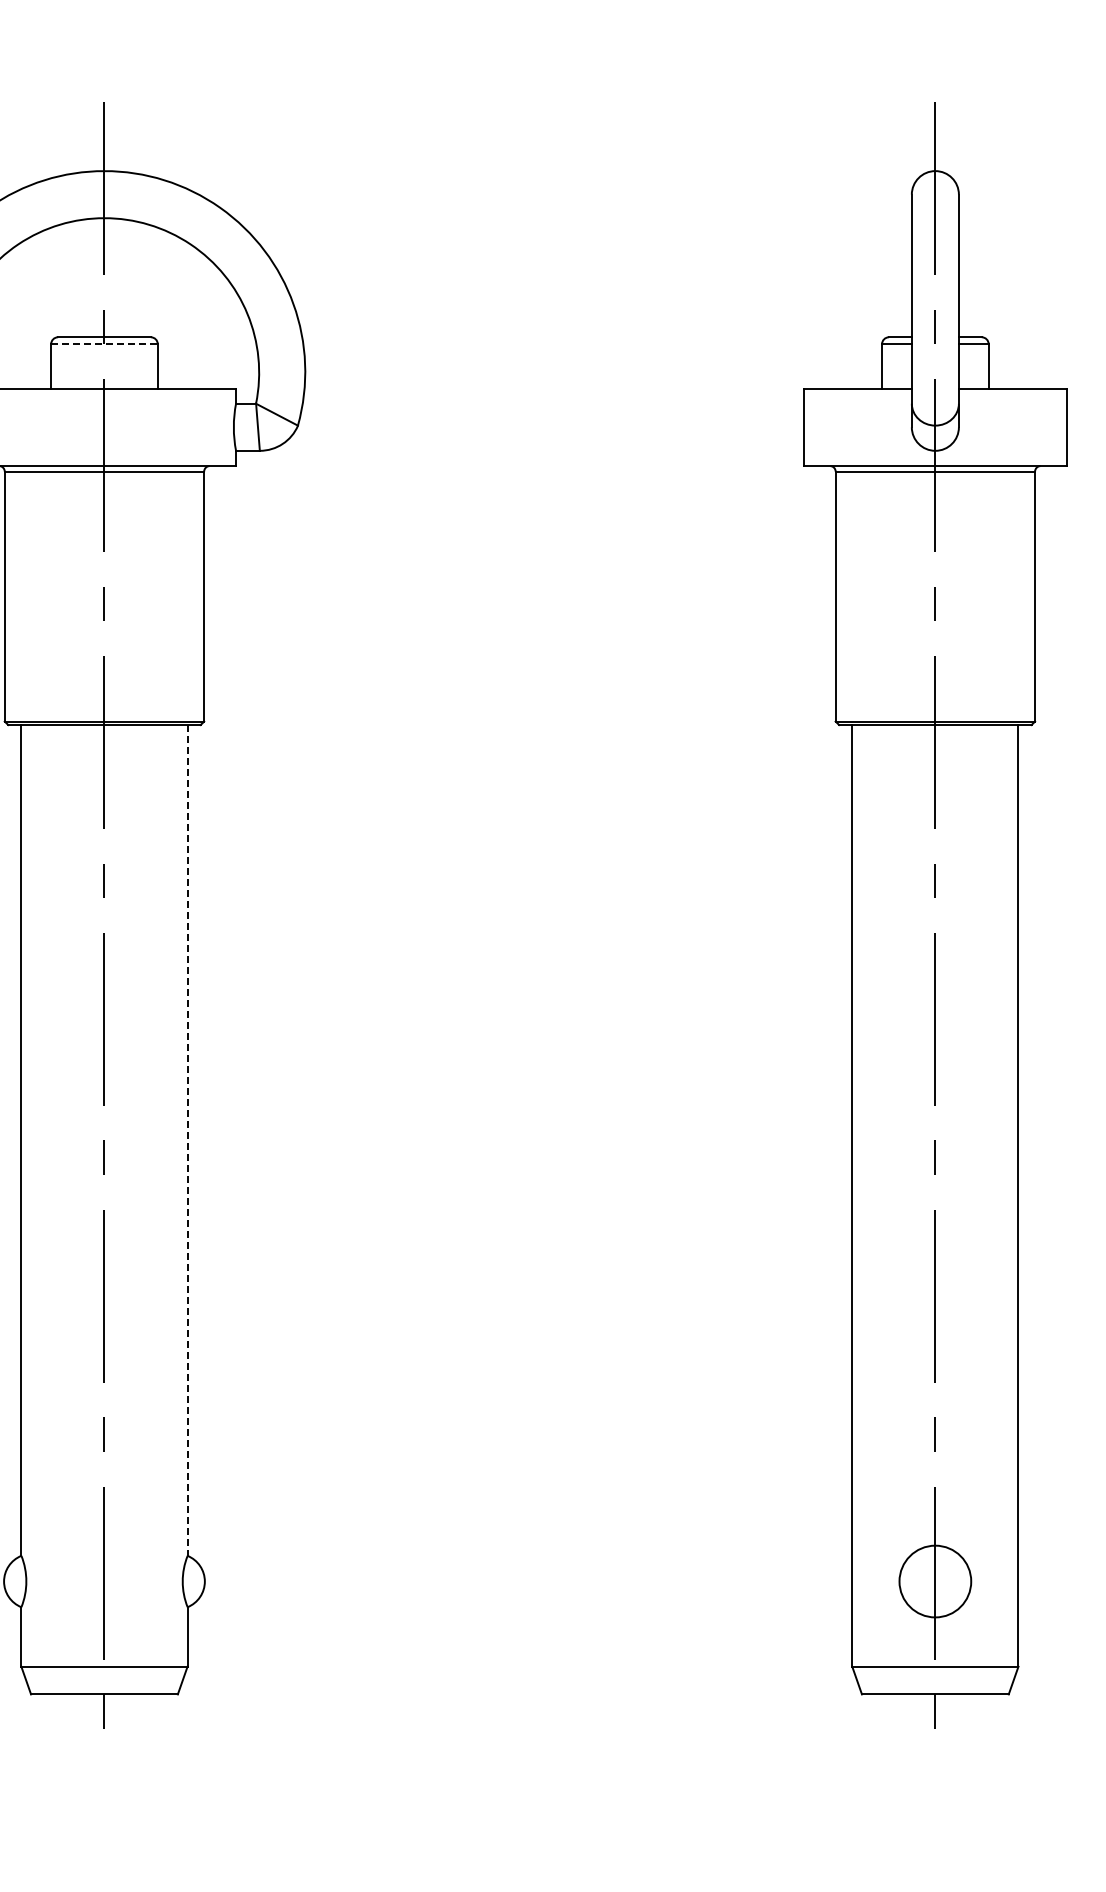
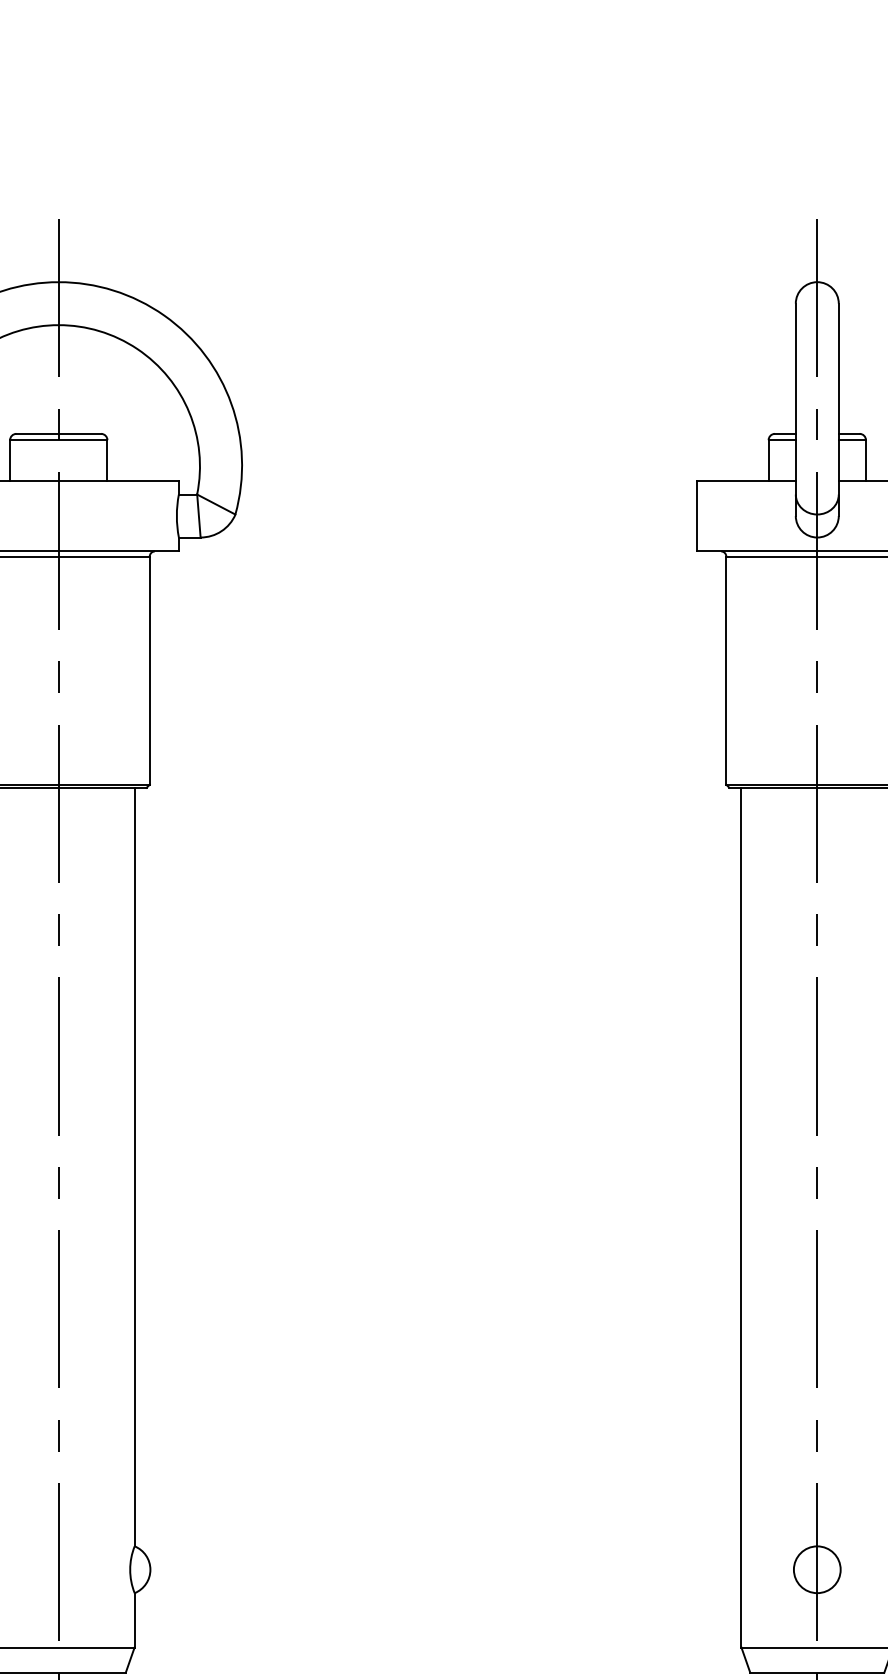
line: (104, 344) -> (58, 440), dashed -> solid
line: (187, 1140) -> (134, 1167), dashed -> solid
circle: (934, 1581) -> (816, 1569), size x0.71

